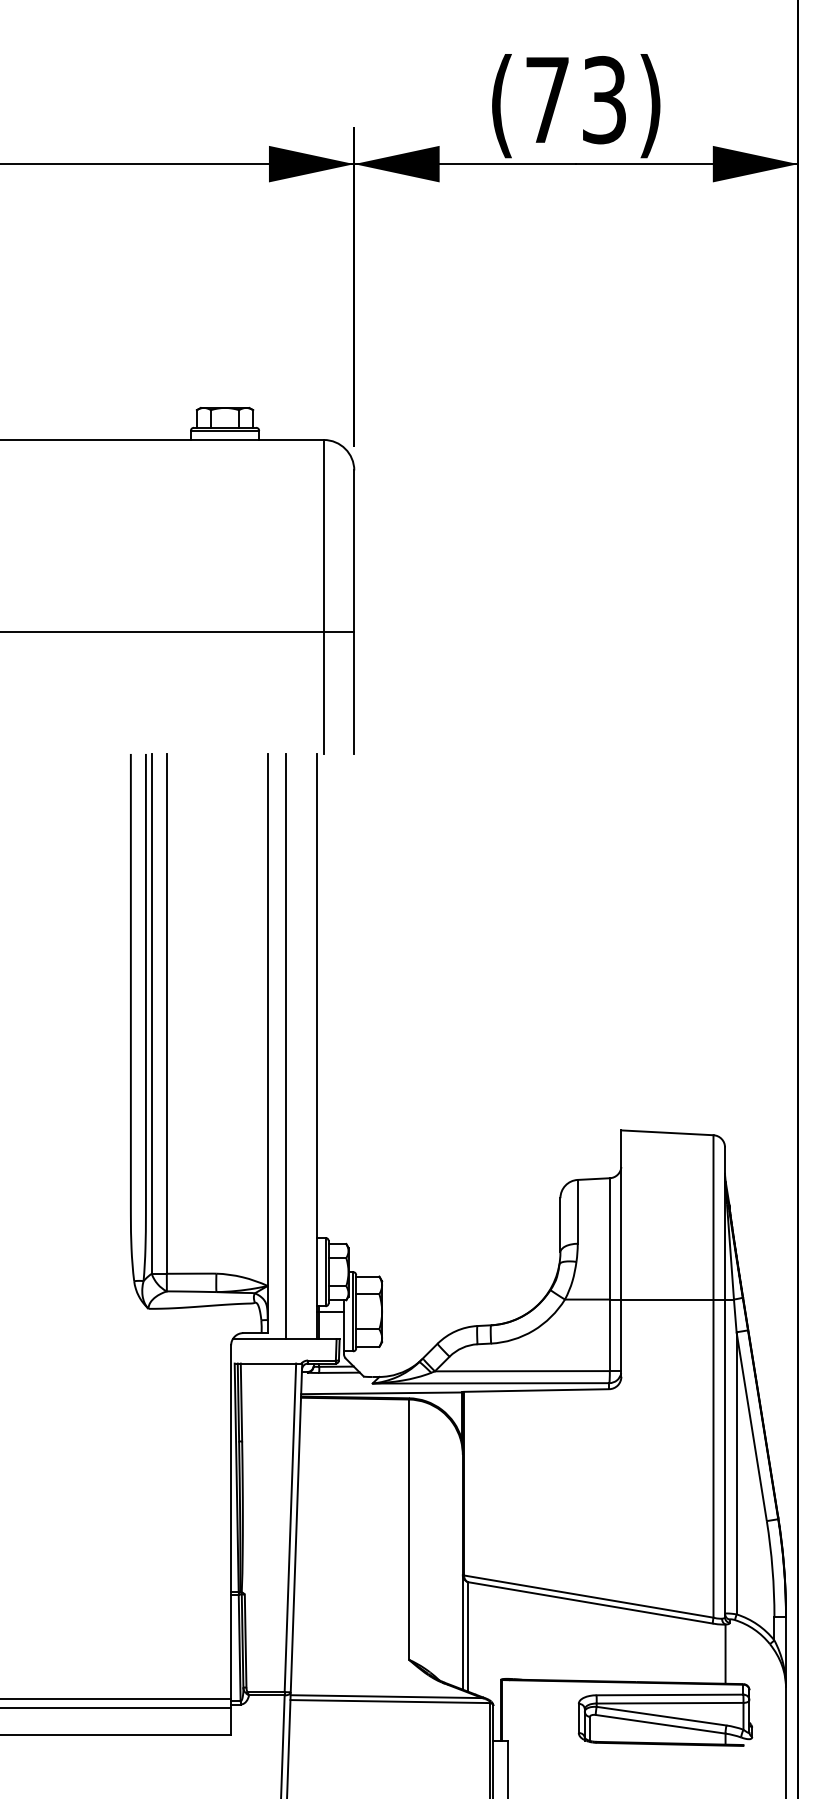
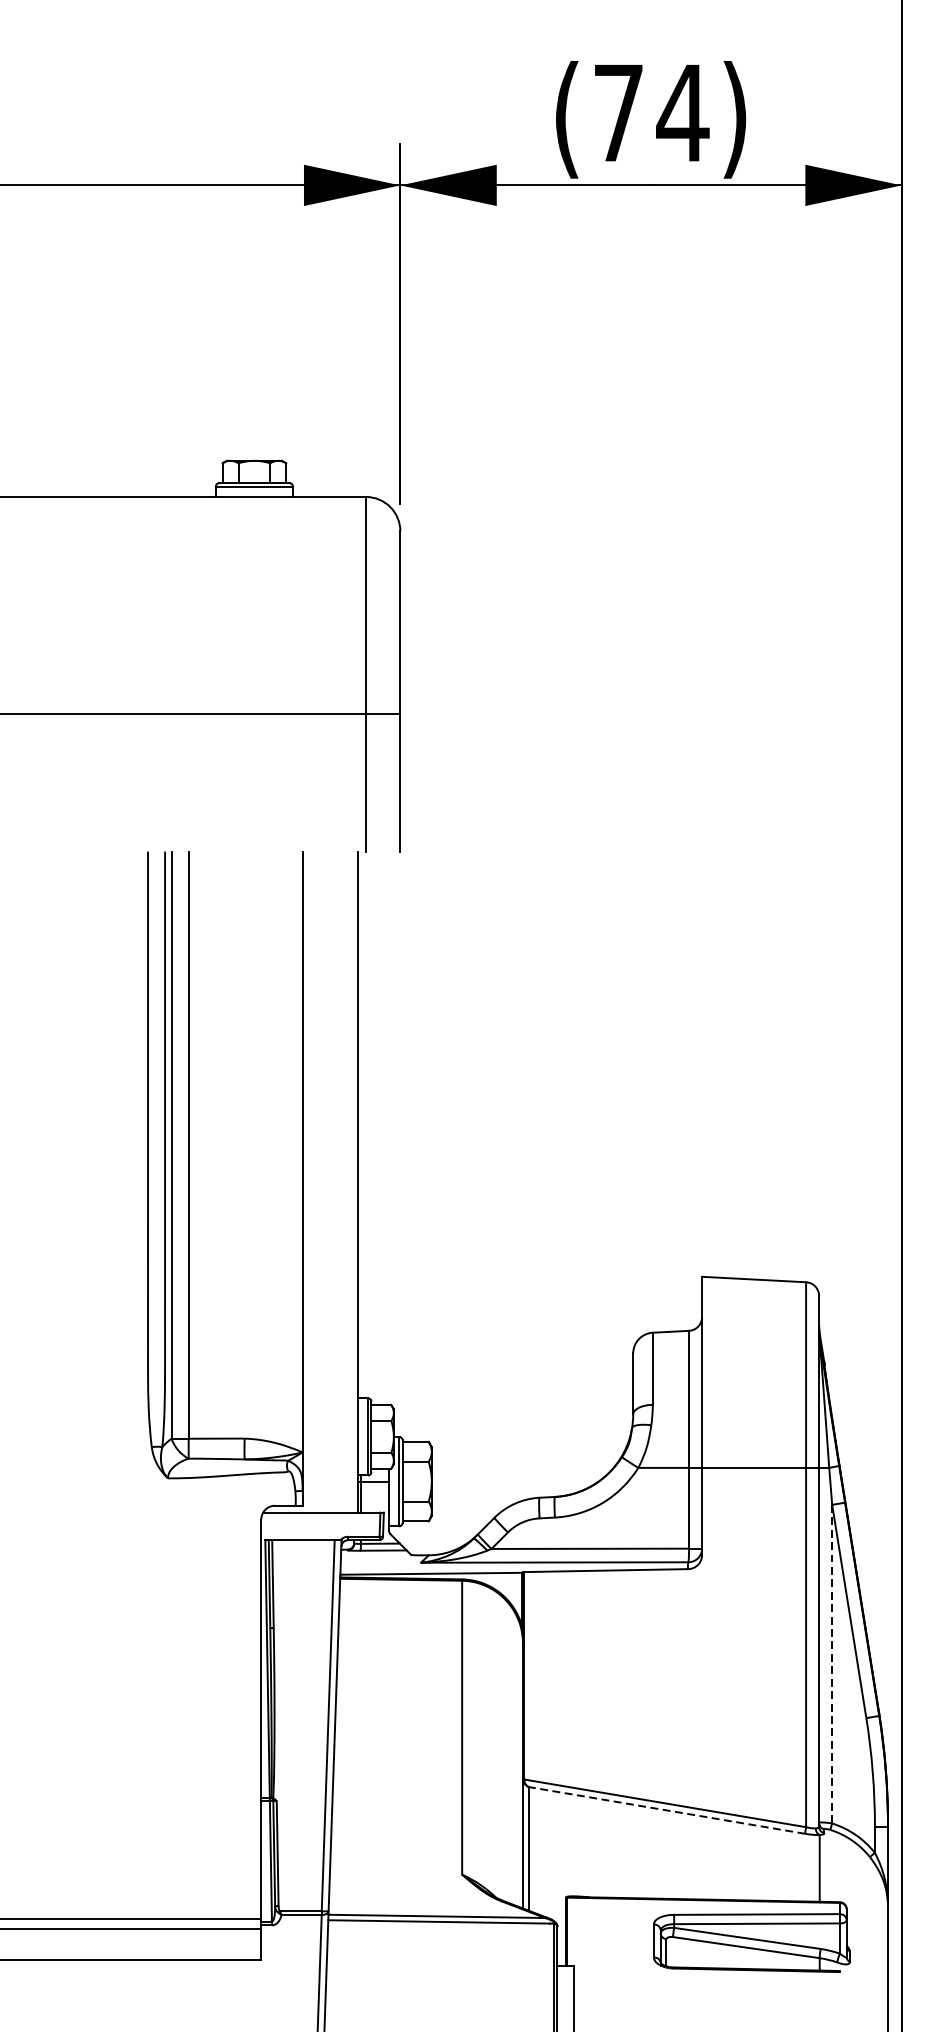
text: (604, 100) -> (682, 113), (73) -> (74)
line: (286, 1046) -> (323, 1182), removed
line: (736, 1473) -> (832, 1664), solid -> dashed
line: (589, 1602) -> (666, 1810), solid -> dashed

